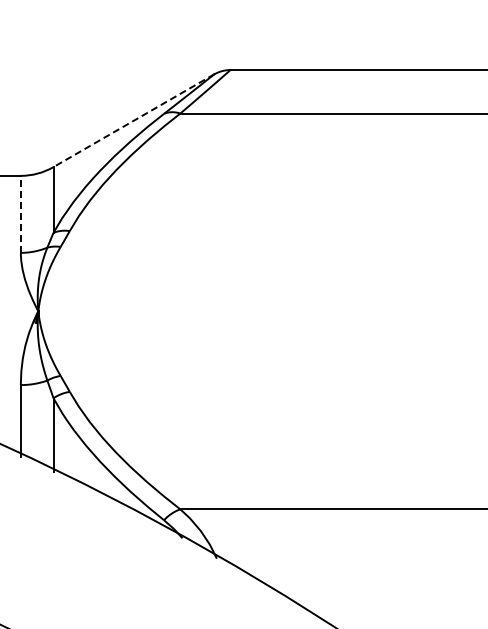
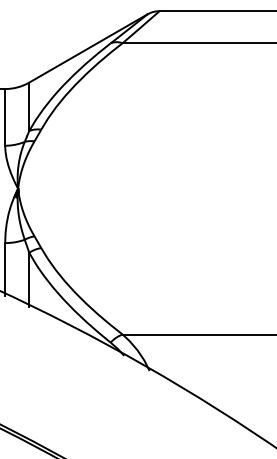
line: (133, 120) -> (88, 48), dashed -> solid
line: (20, 214) -> (4, 117), dashed -> solid

